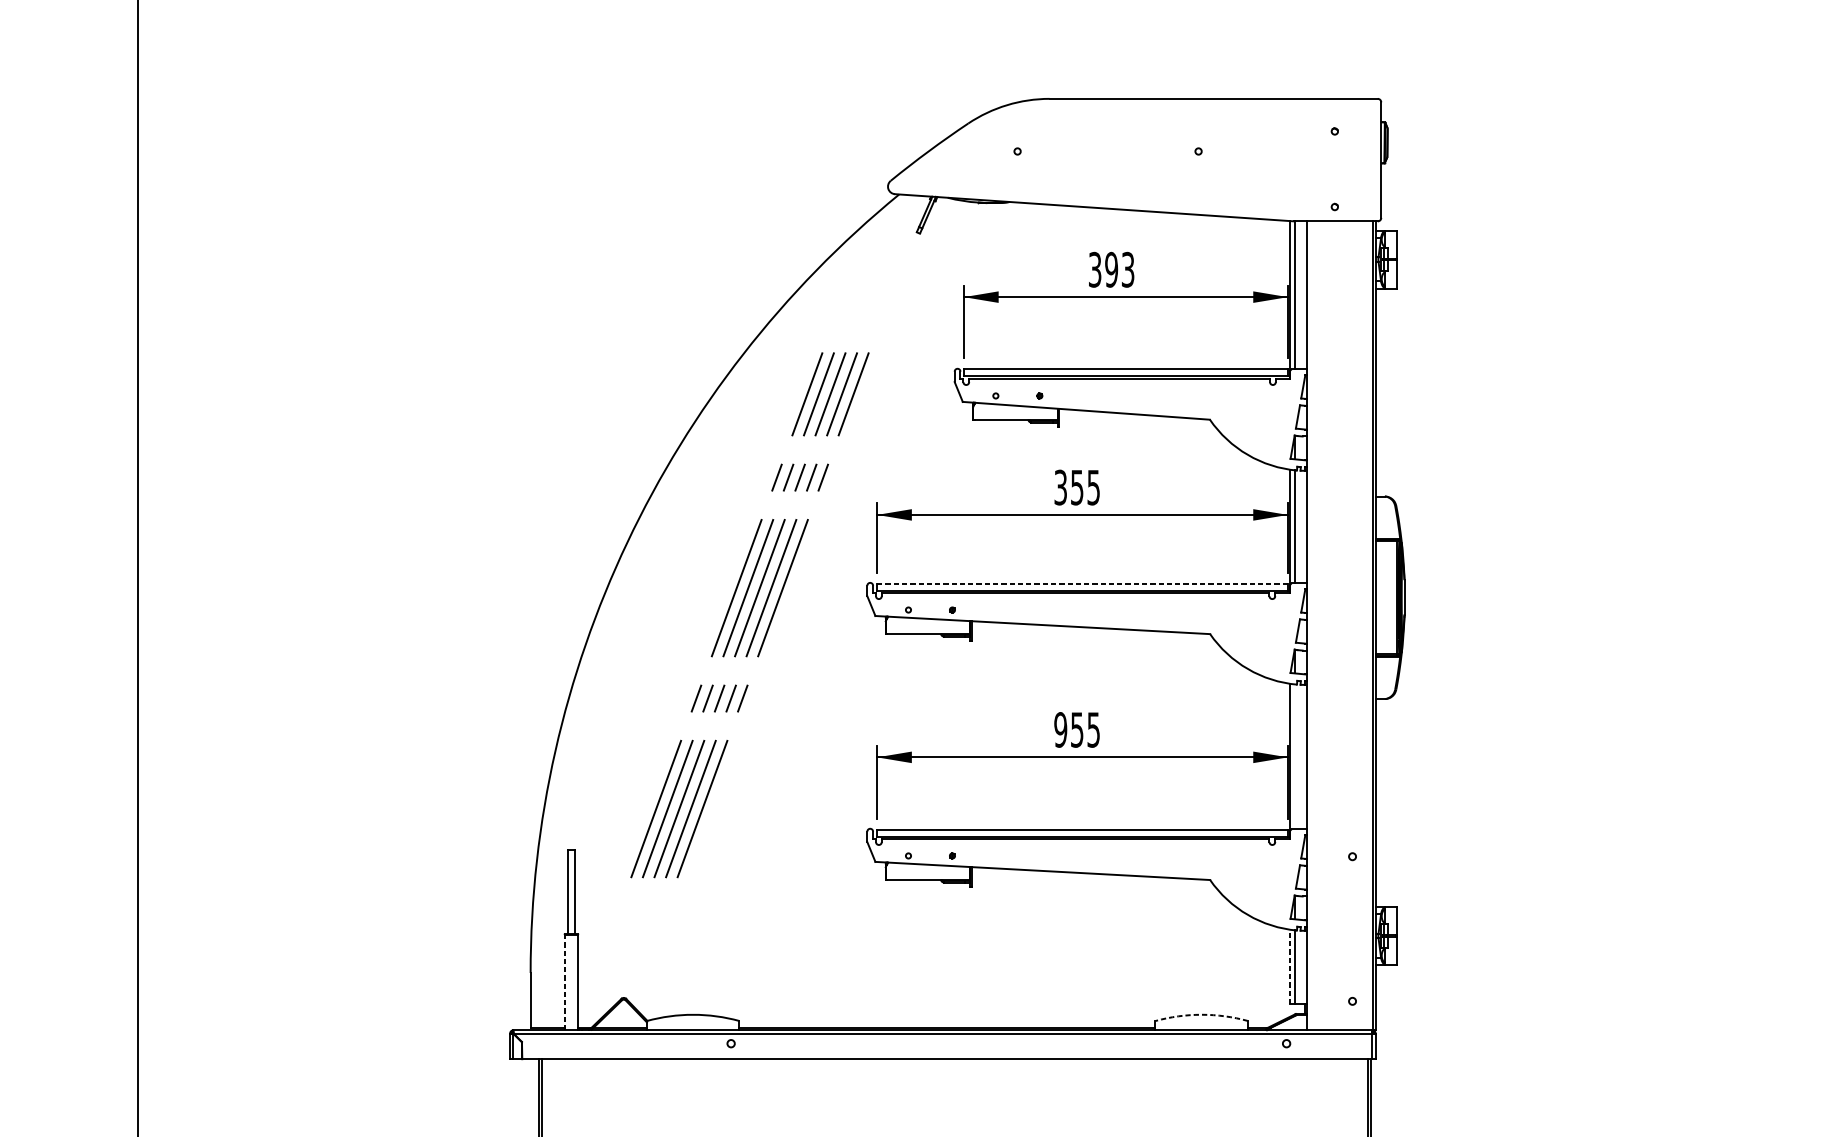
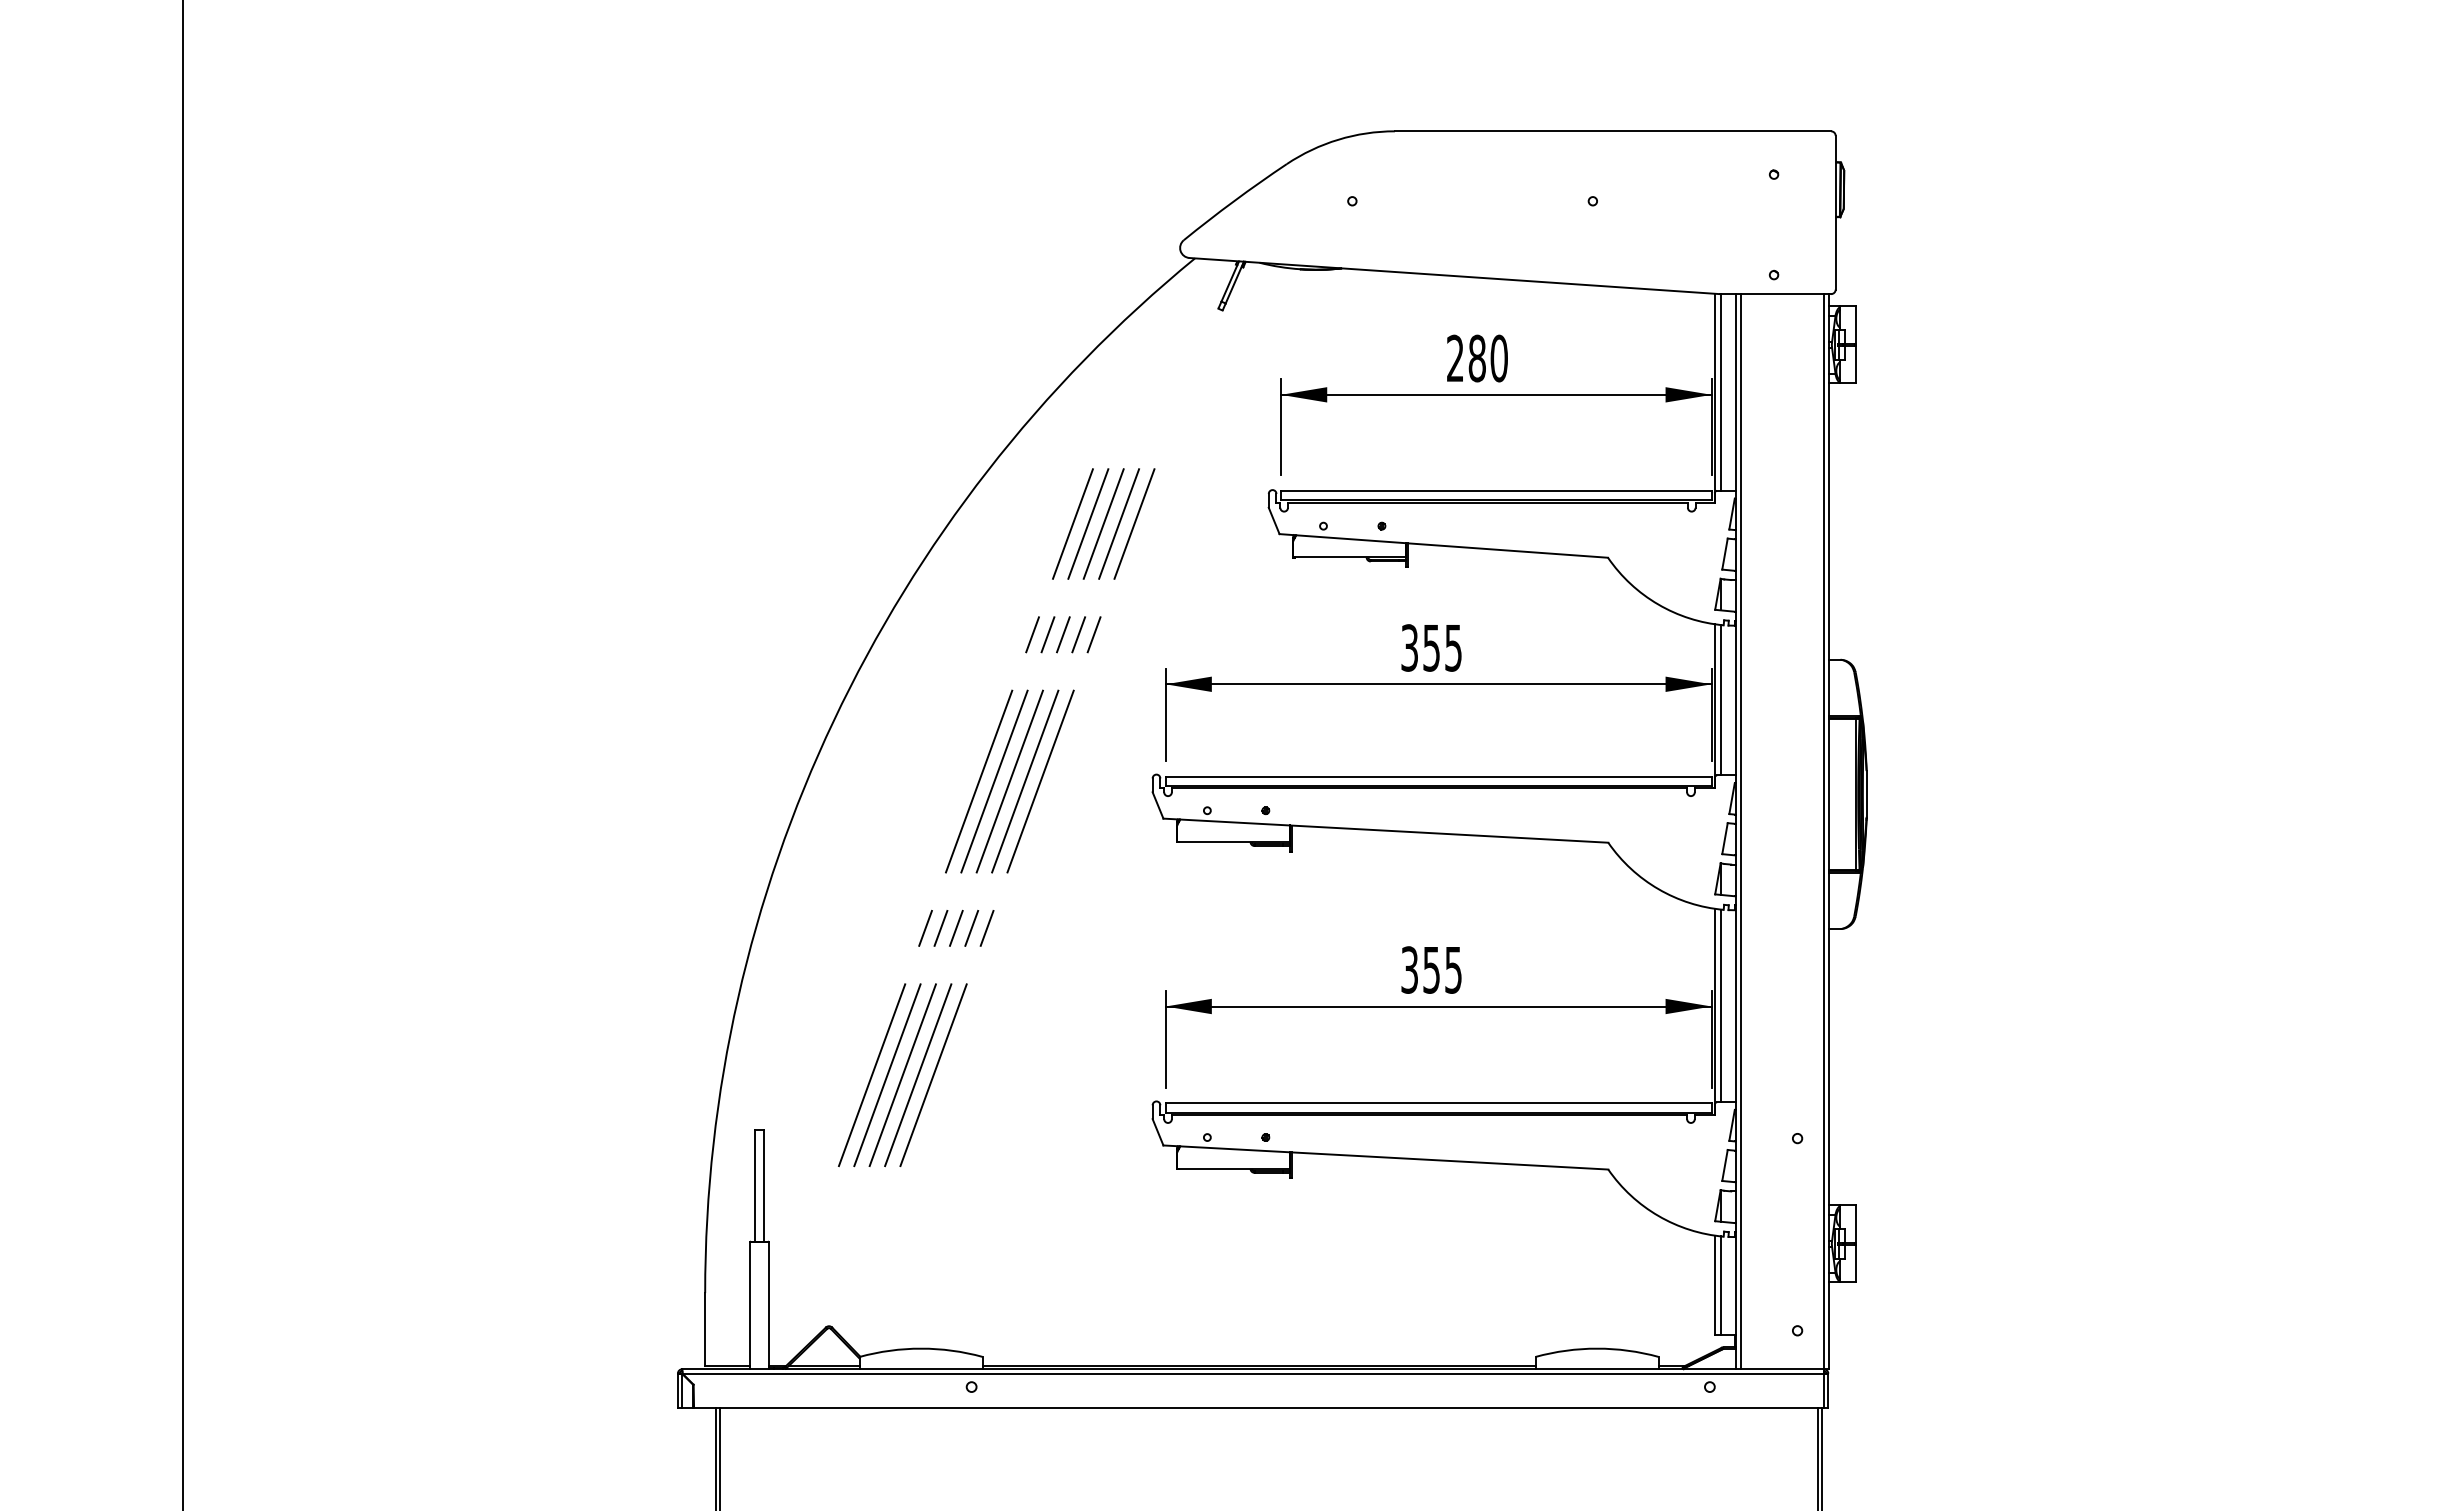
text: (1111, 269) -> (1477, 358), 393 -> 280
line: (1082, 584) -> (1438, 776), dashed -> solid
line: (1309, 625) -> (1740, 831), added
text: (1060, 729) -> (1409, 969), 955 -> 355
line: (1294, 756) -> (1720, 1005), added
line: (1290, 967) -> (1714, 1285), dashed -> solid
line: (564, 982) -> (750, 1305), dashed -> solid
arc: (1202, 1014) -> (1597, 1348), dashed -> solid

